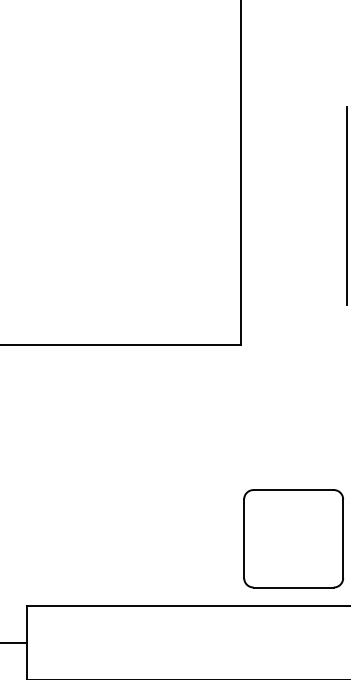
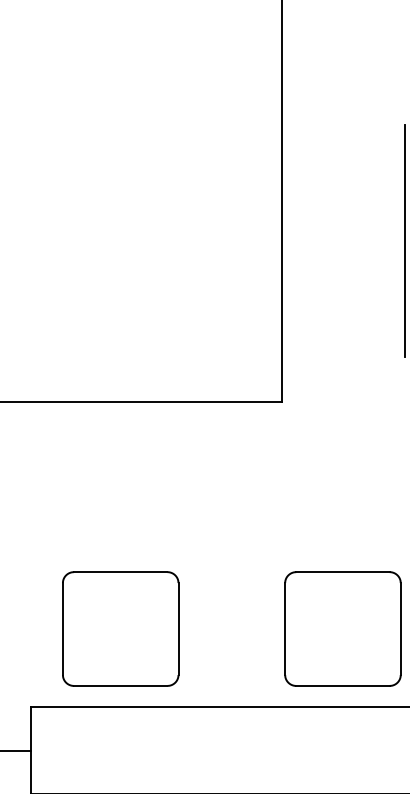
part: (103, 538) -> (120, 628), added

